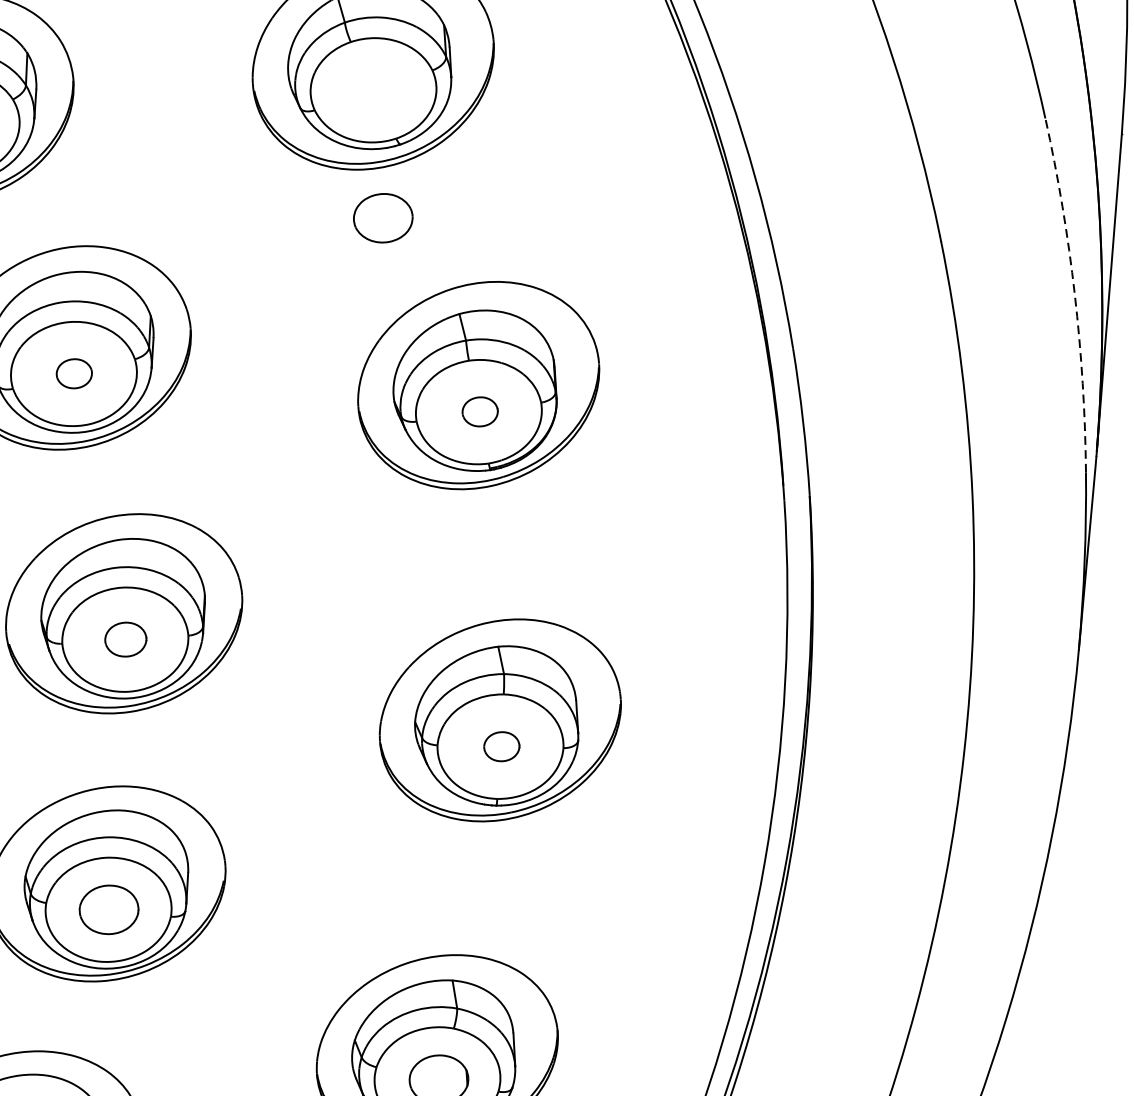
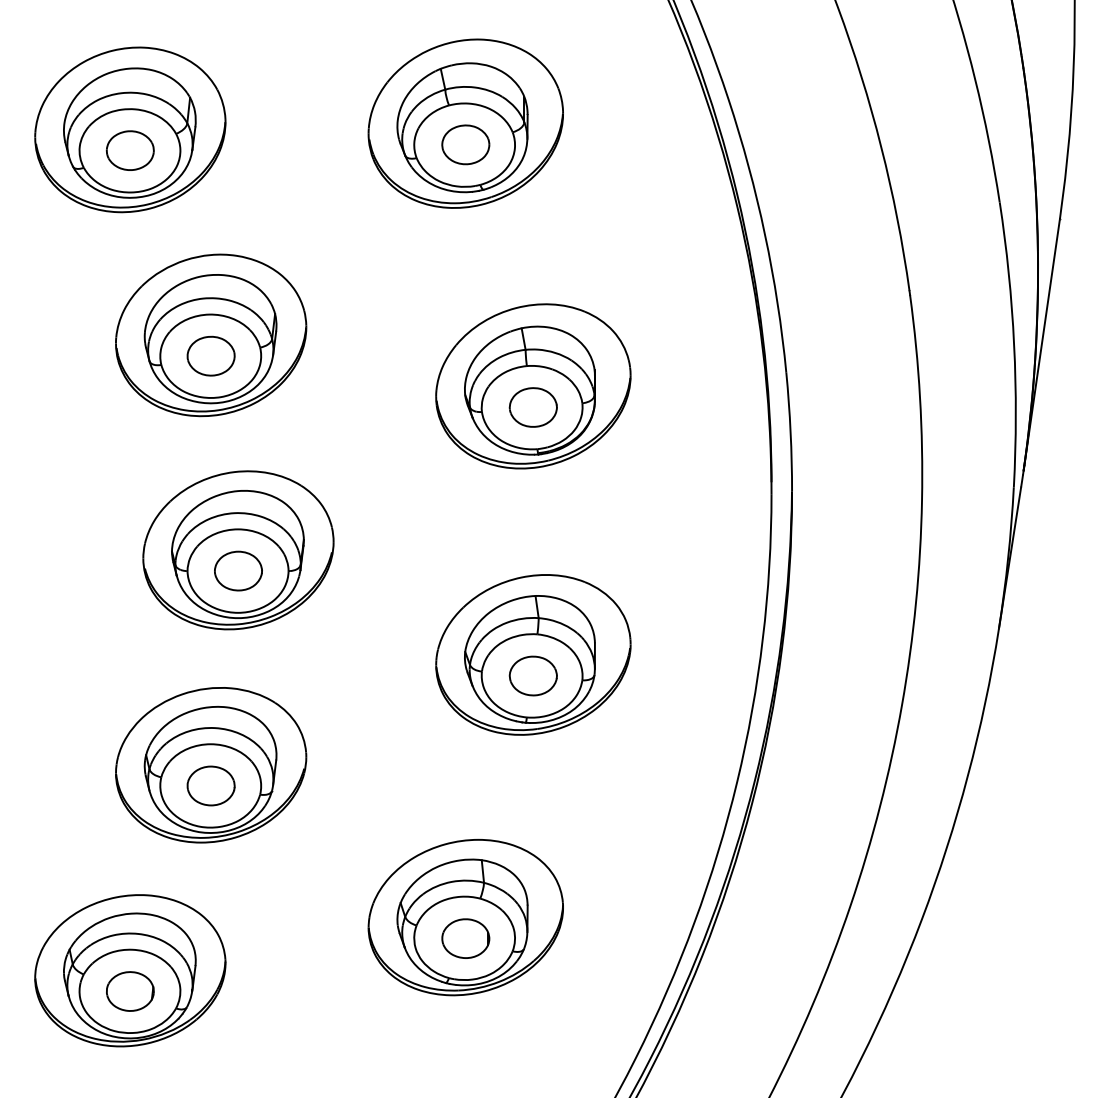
part: (382, 217) -> (465, 144), moved
arc: (1075, 294) -> (1014, 344), dashed -> solid
part: (73, 373) -> (210, 355), size x1.67
part: (479, 411) -> (532, 407), size x1.67
part: (125, 638) -> (238, 570), size x1.43
part: (500, 746) -> (532, 675), size x1.67

